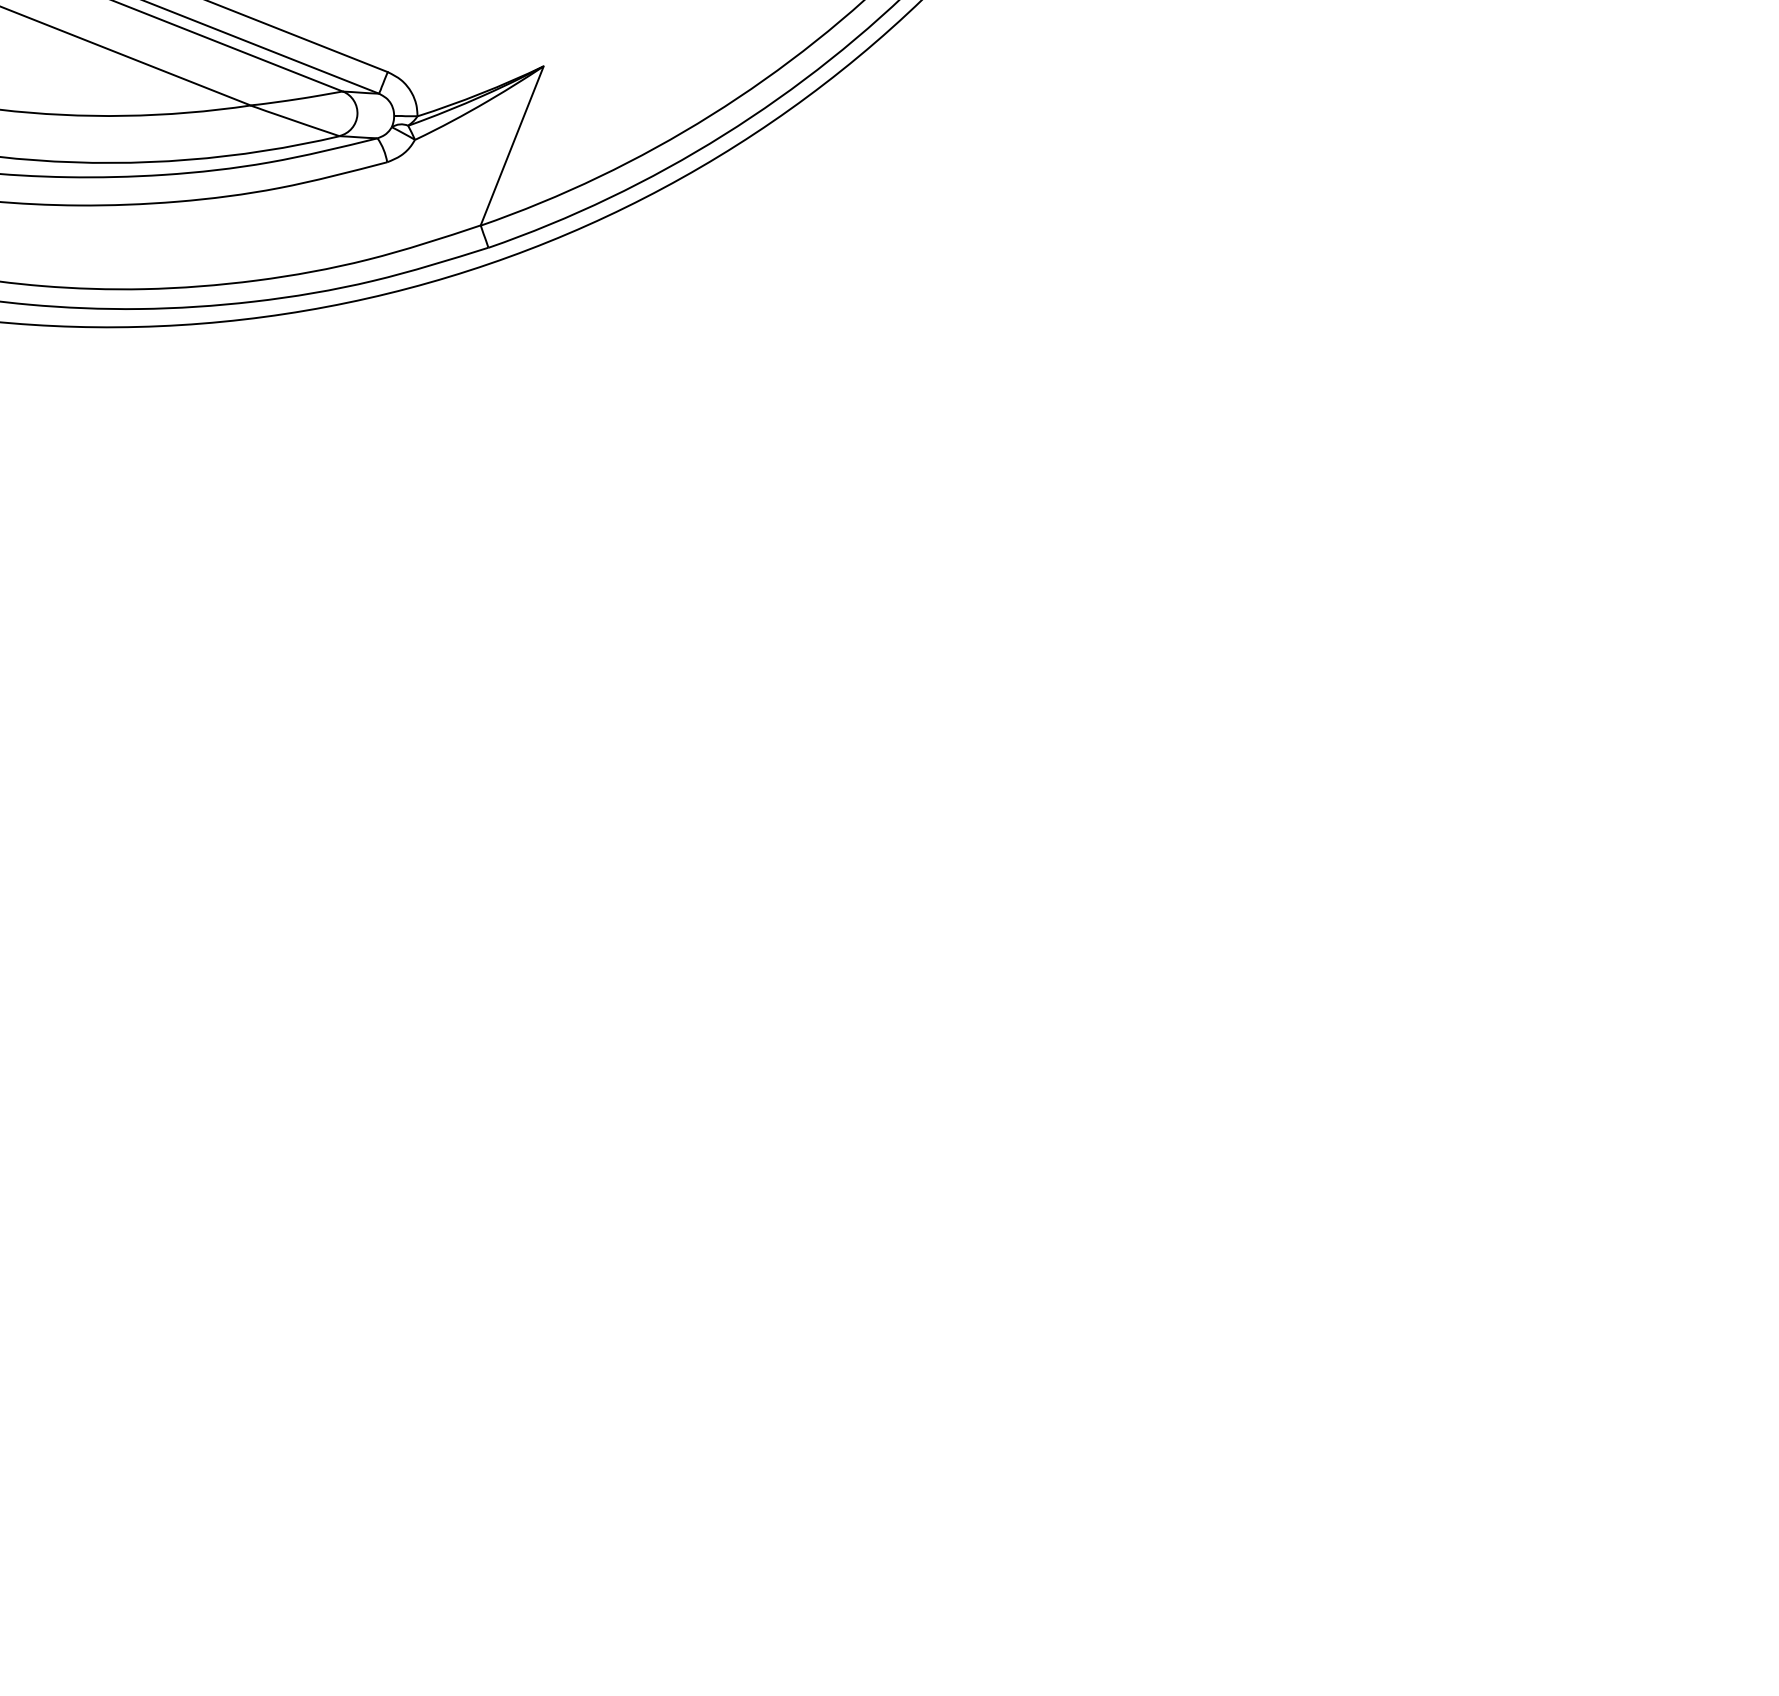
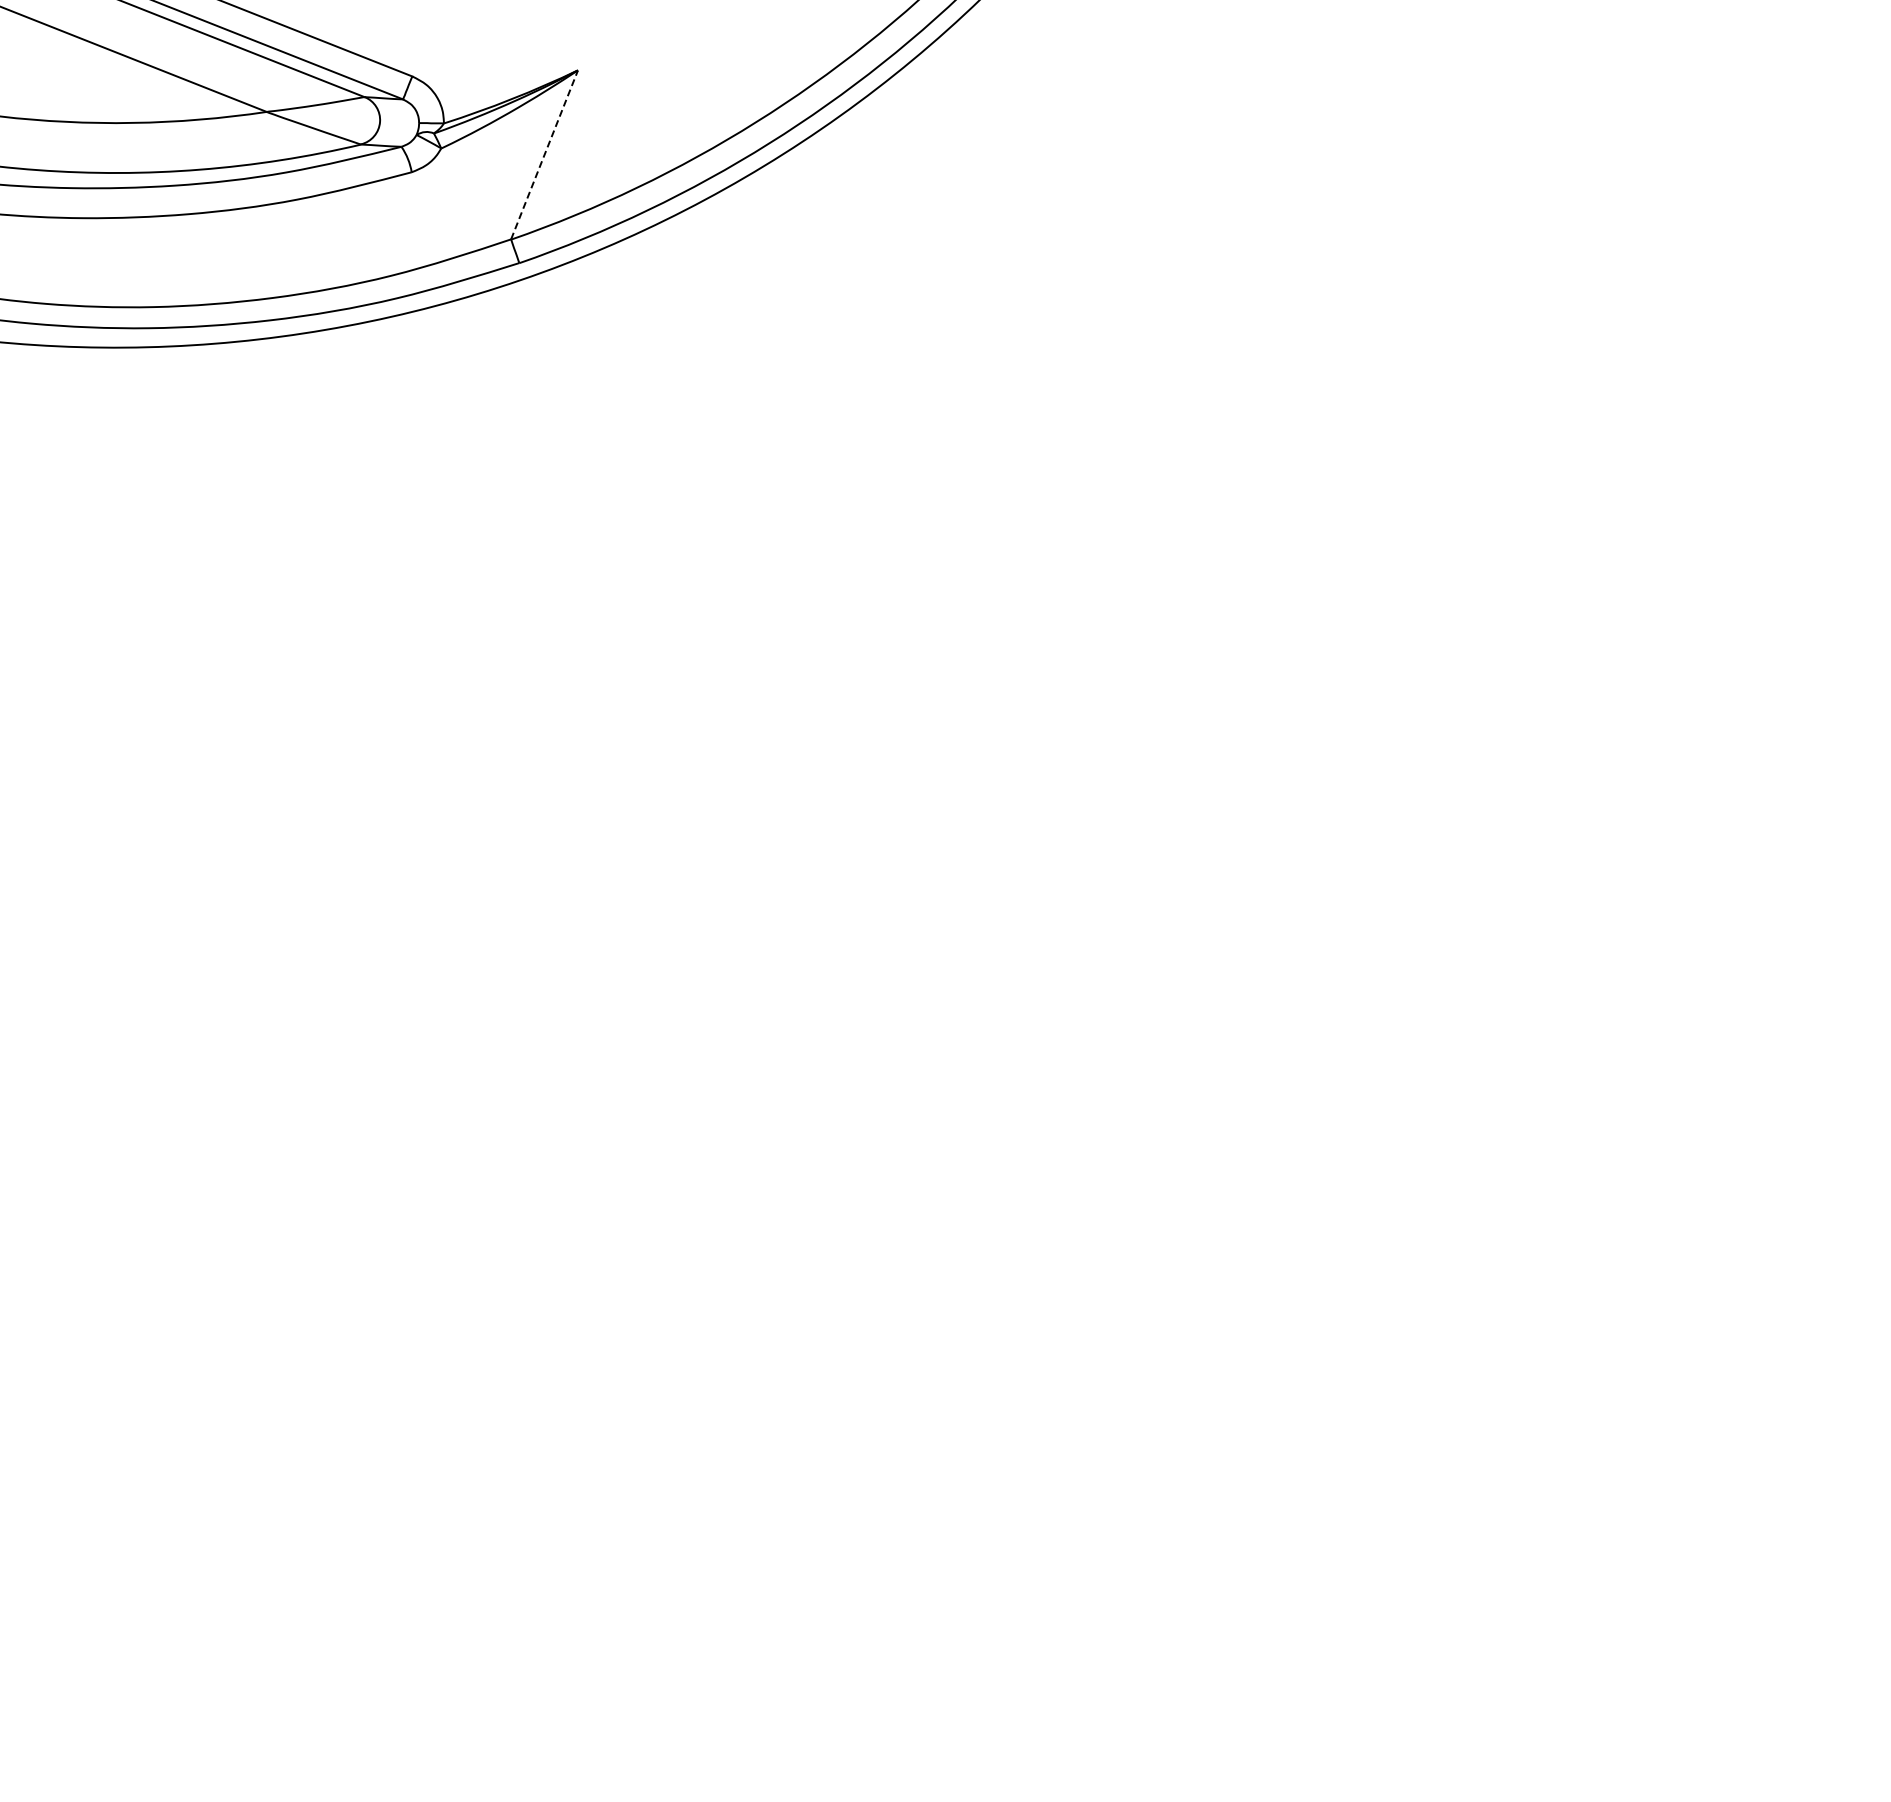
line: (512, 145) -> (544, 154), solid -> dashed

